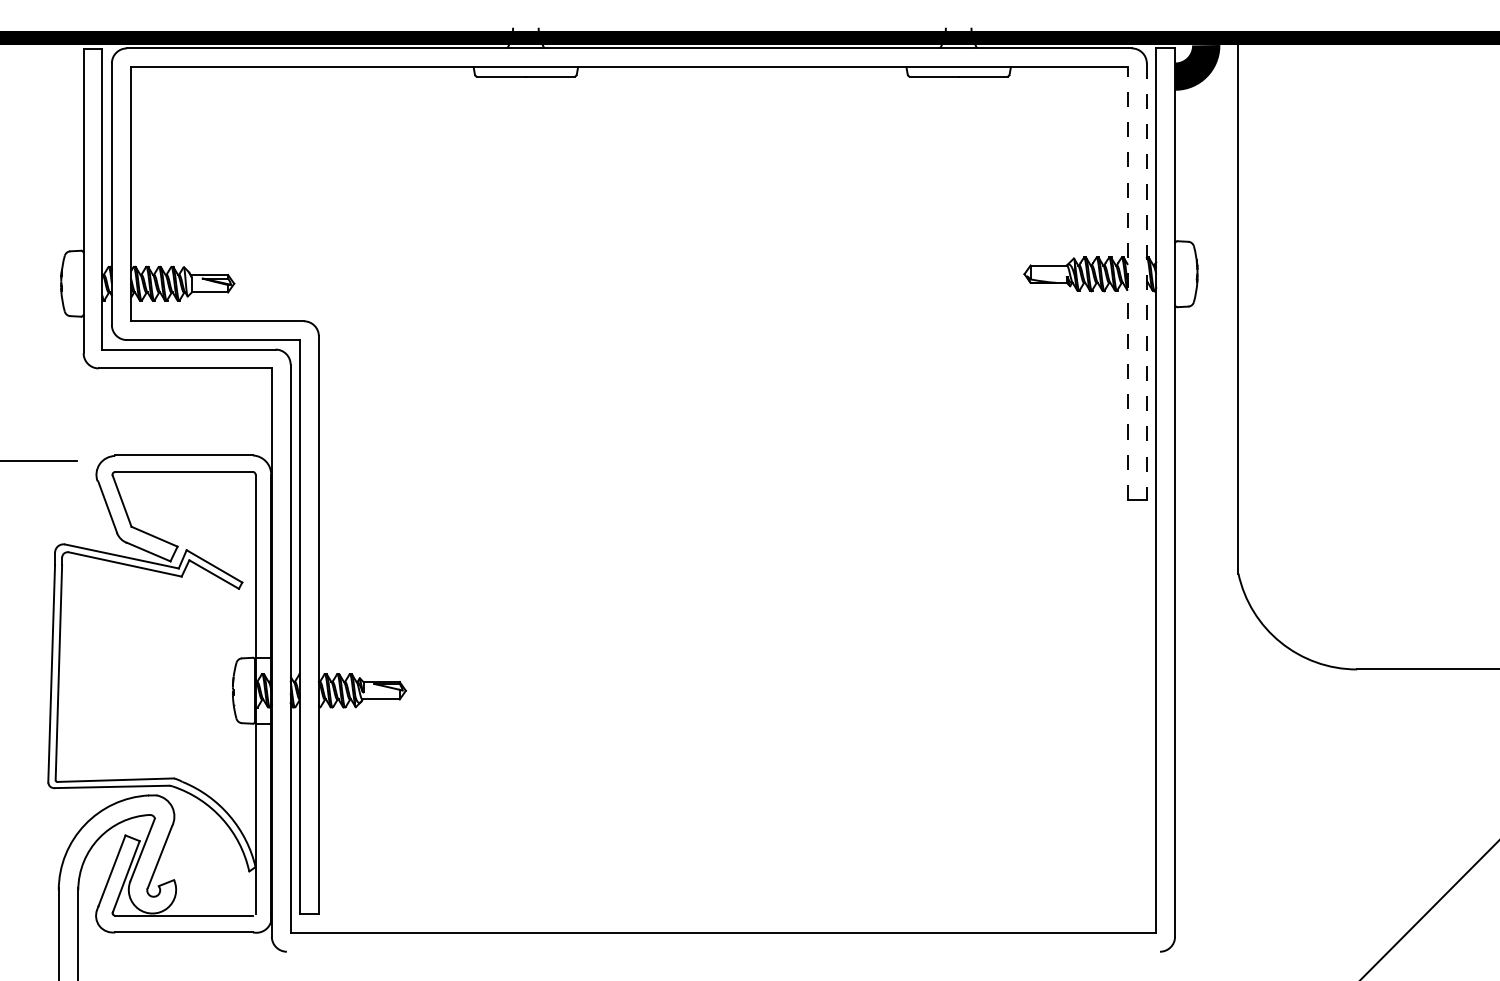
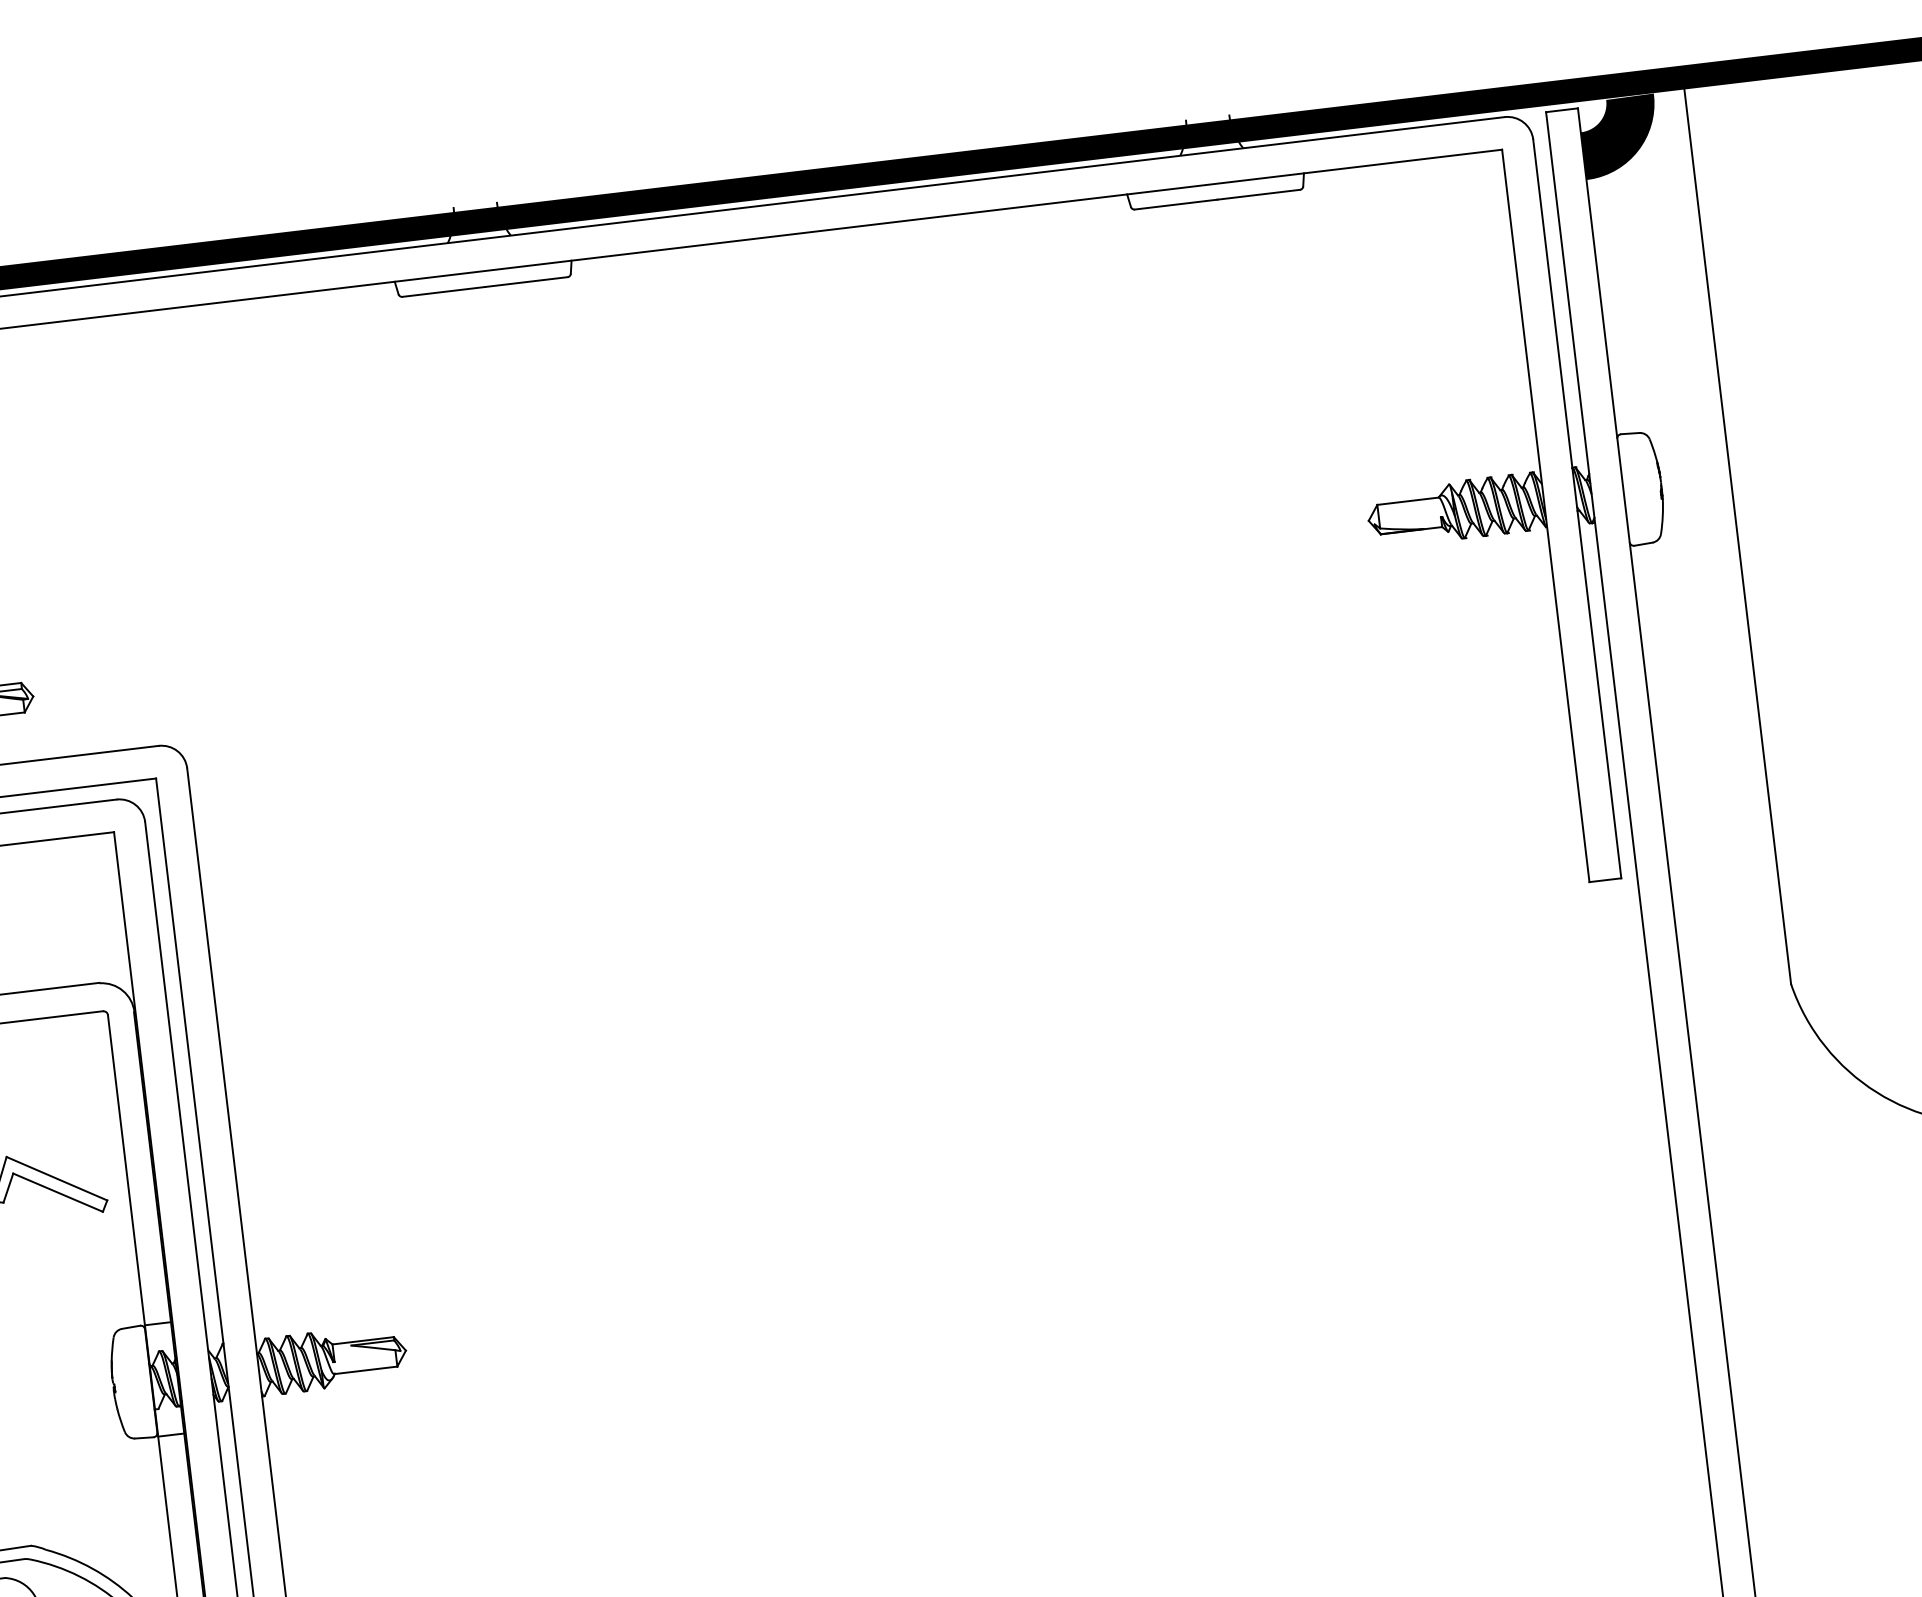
line: (1146, 282) -> (1576, 510), dashed -> solid
line: (1128, 283) -> (1546, 515), dashed -> solid

